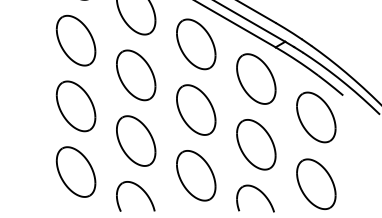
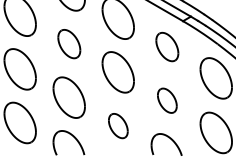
part: (136, 75) -> (69, 44), size x0.7
part: (256, 78) -> (167, 46), size x0.7
part: (256, 144) -> (167, 100), size x0.6
part: (196, 175) -> (118, 125), size x0.6

